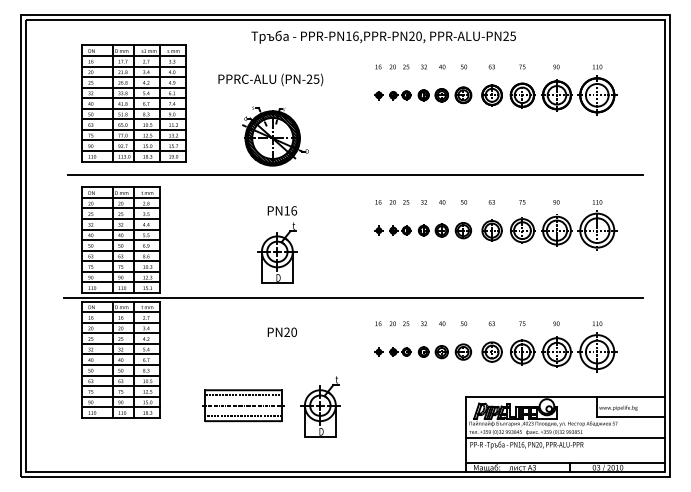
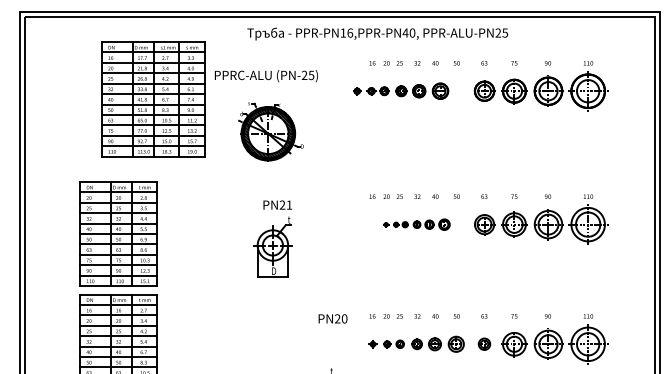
text: (411, 35) -> (405, 32), PPR-PN16,PPR-PN20, -> PPR-PN16,PPR-PN40,
part: (423, 95) -> (401, 91), moved
part: (133, 103) -> (152, 99), moved
line: (355, 174) -> (349, 169), removed
text: (290, 210) -> (285, 204), PN16 -> PN21
part: (423, 230) -> (416, 224), size x0.7
line: (353, 297) -> (347, 290), removed
text: (281, 331) -> (332, 318), moved
part: (491, 351) -> (483, 343), size x0.6

